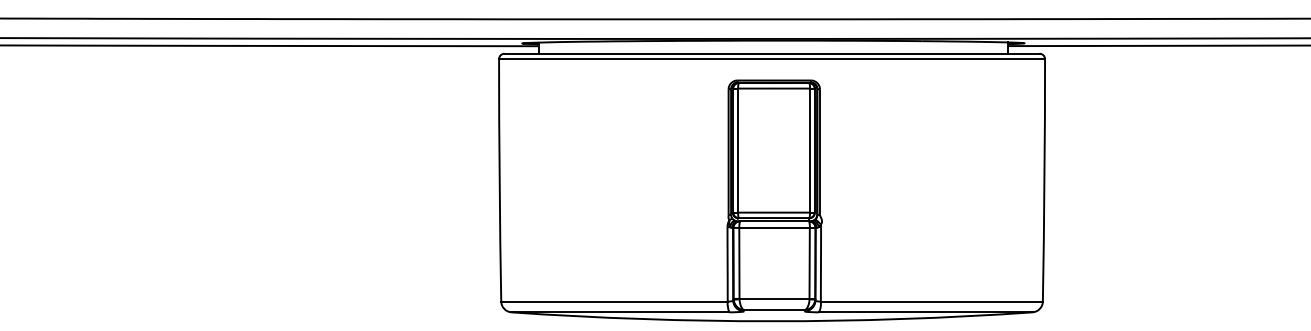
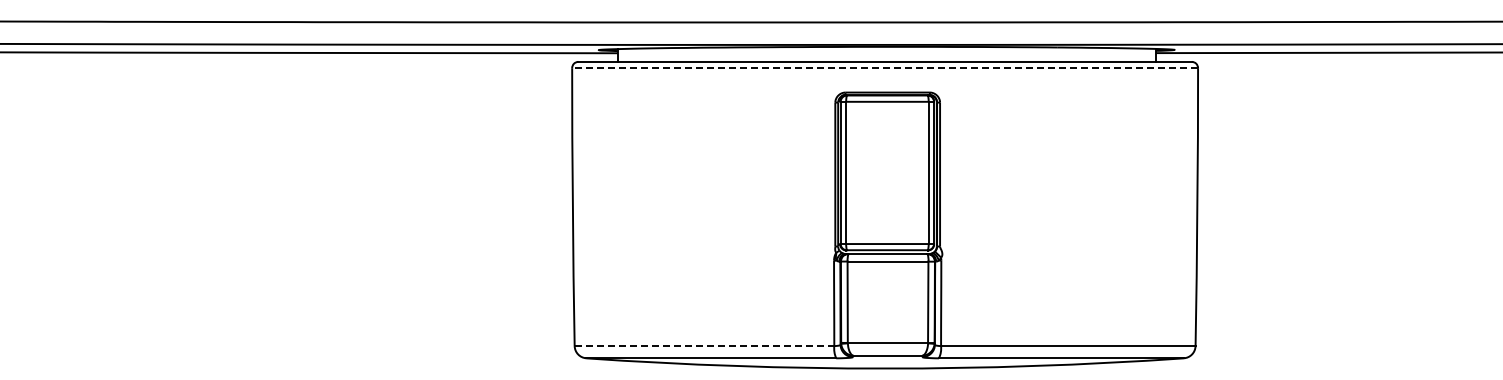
line: (772, 59) -> (885, 68), solid -> dashed
line: (614, 302) -> (704, 346), solid -> dashed

